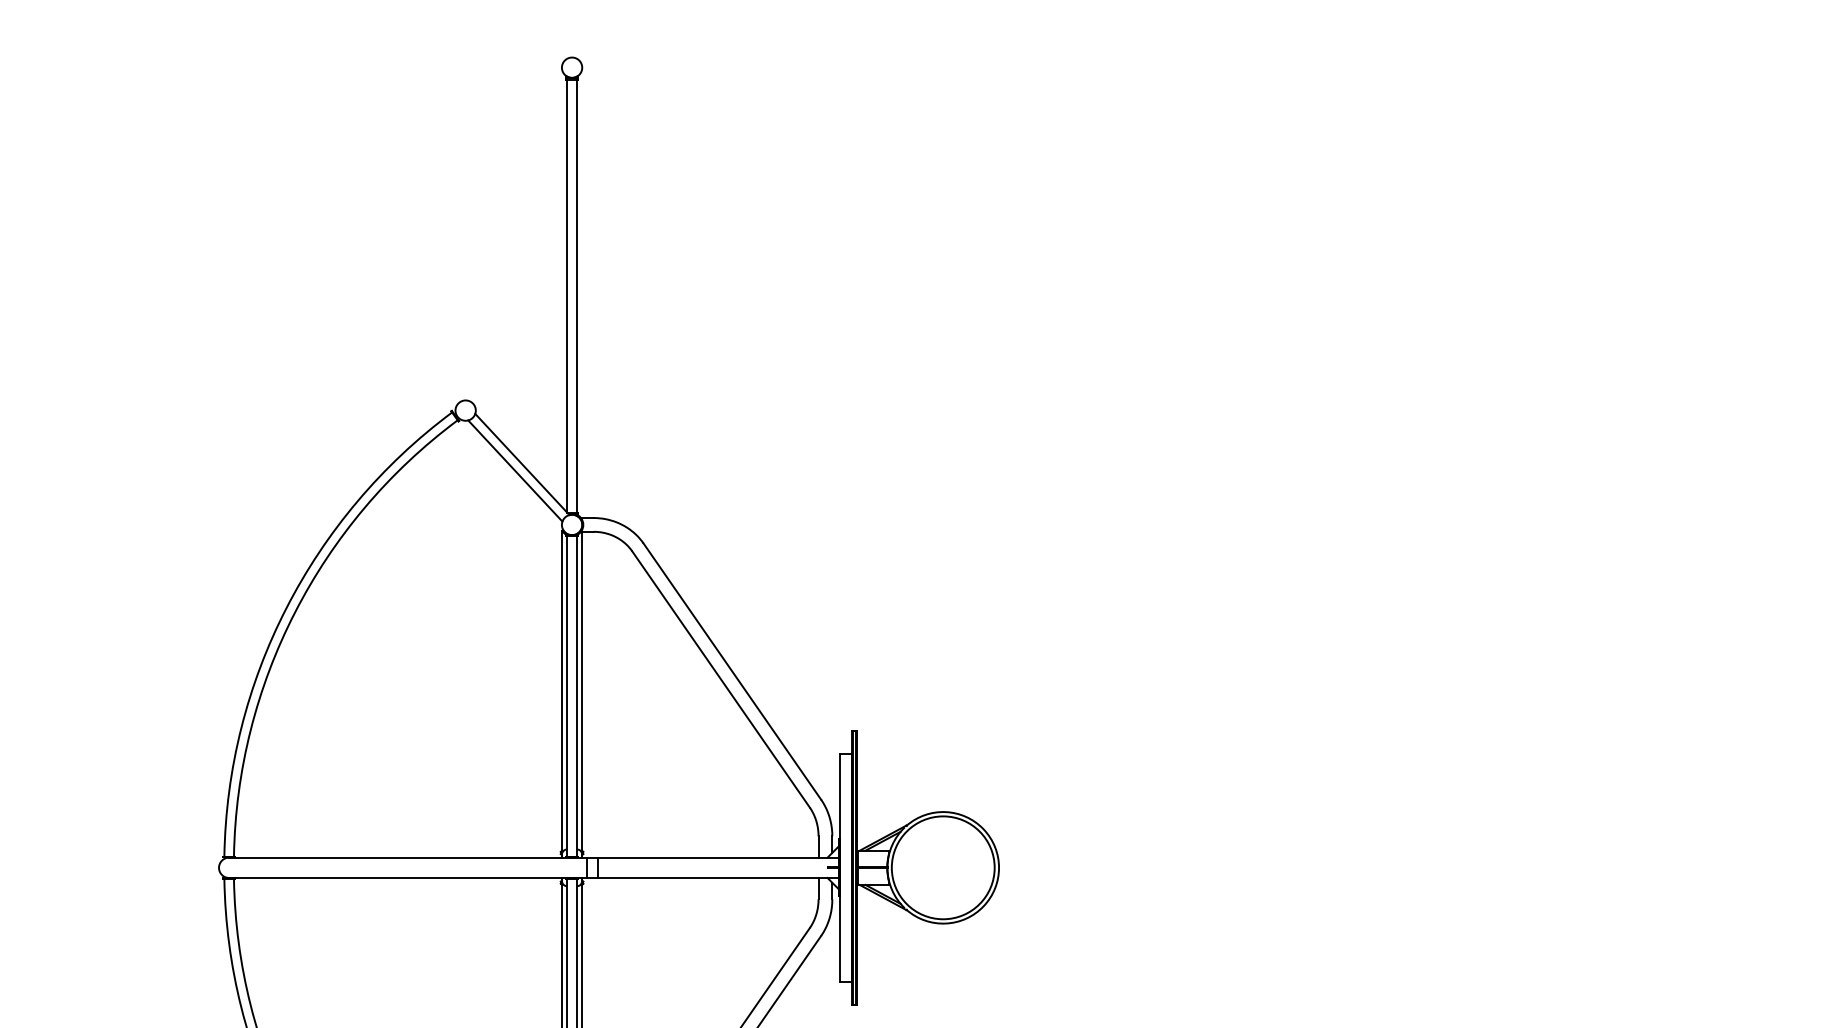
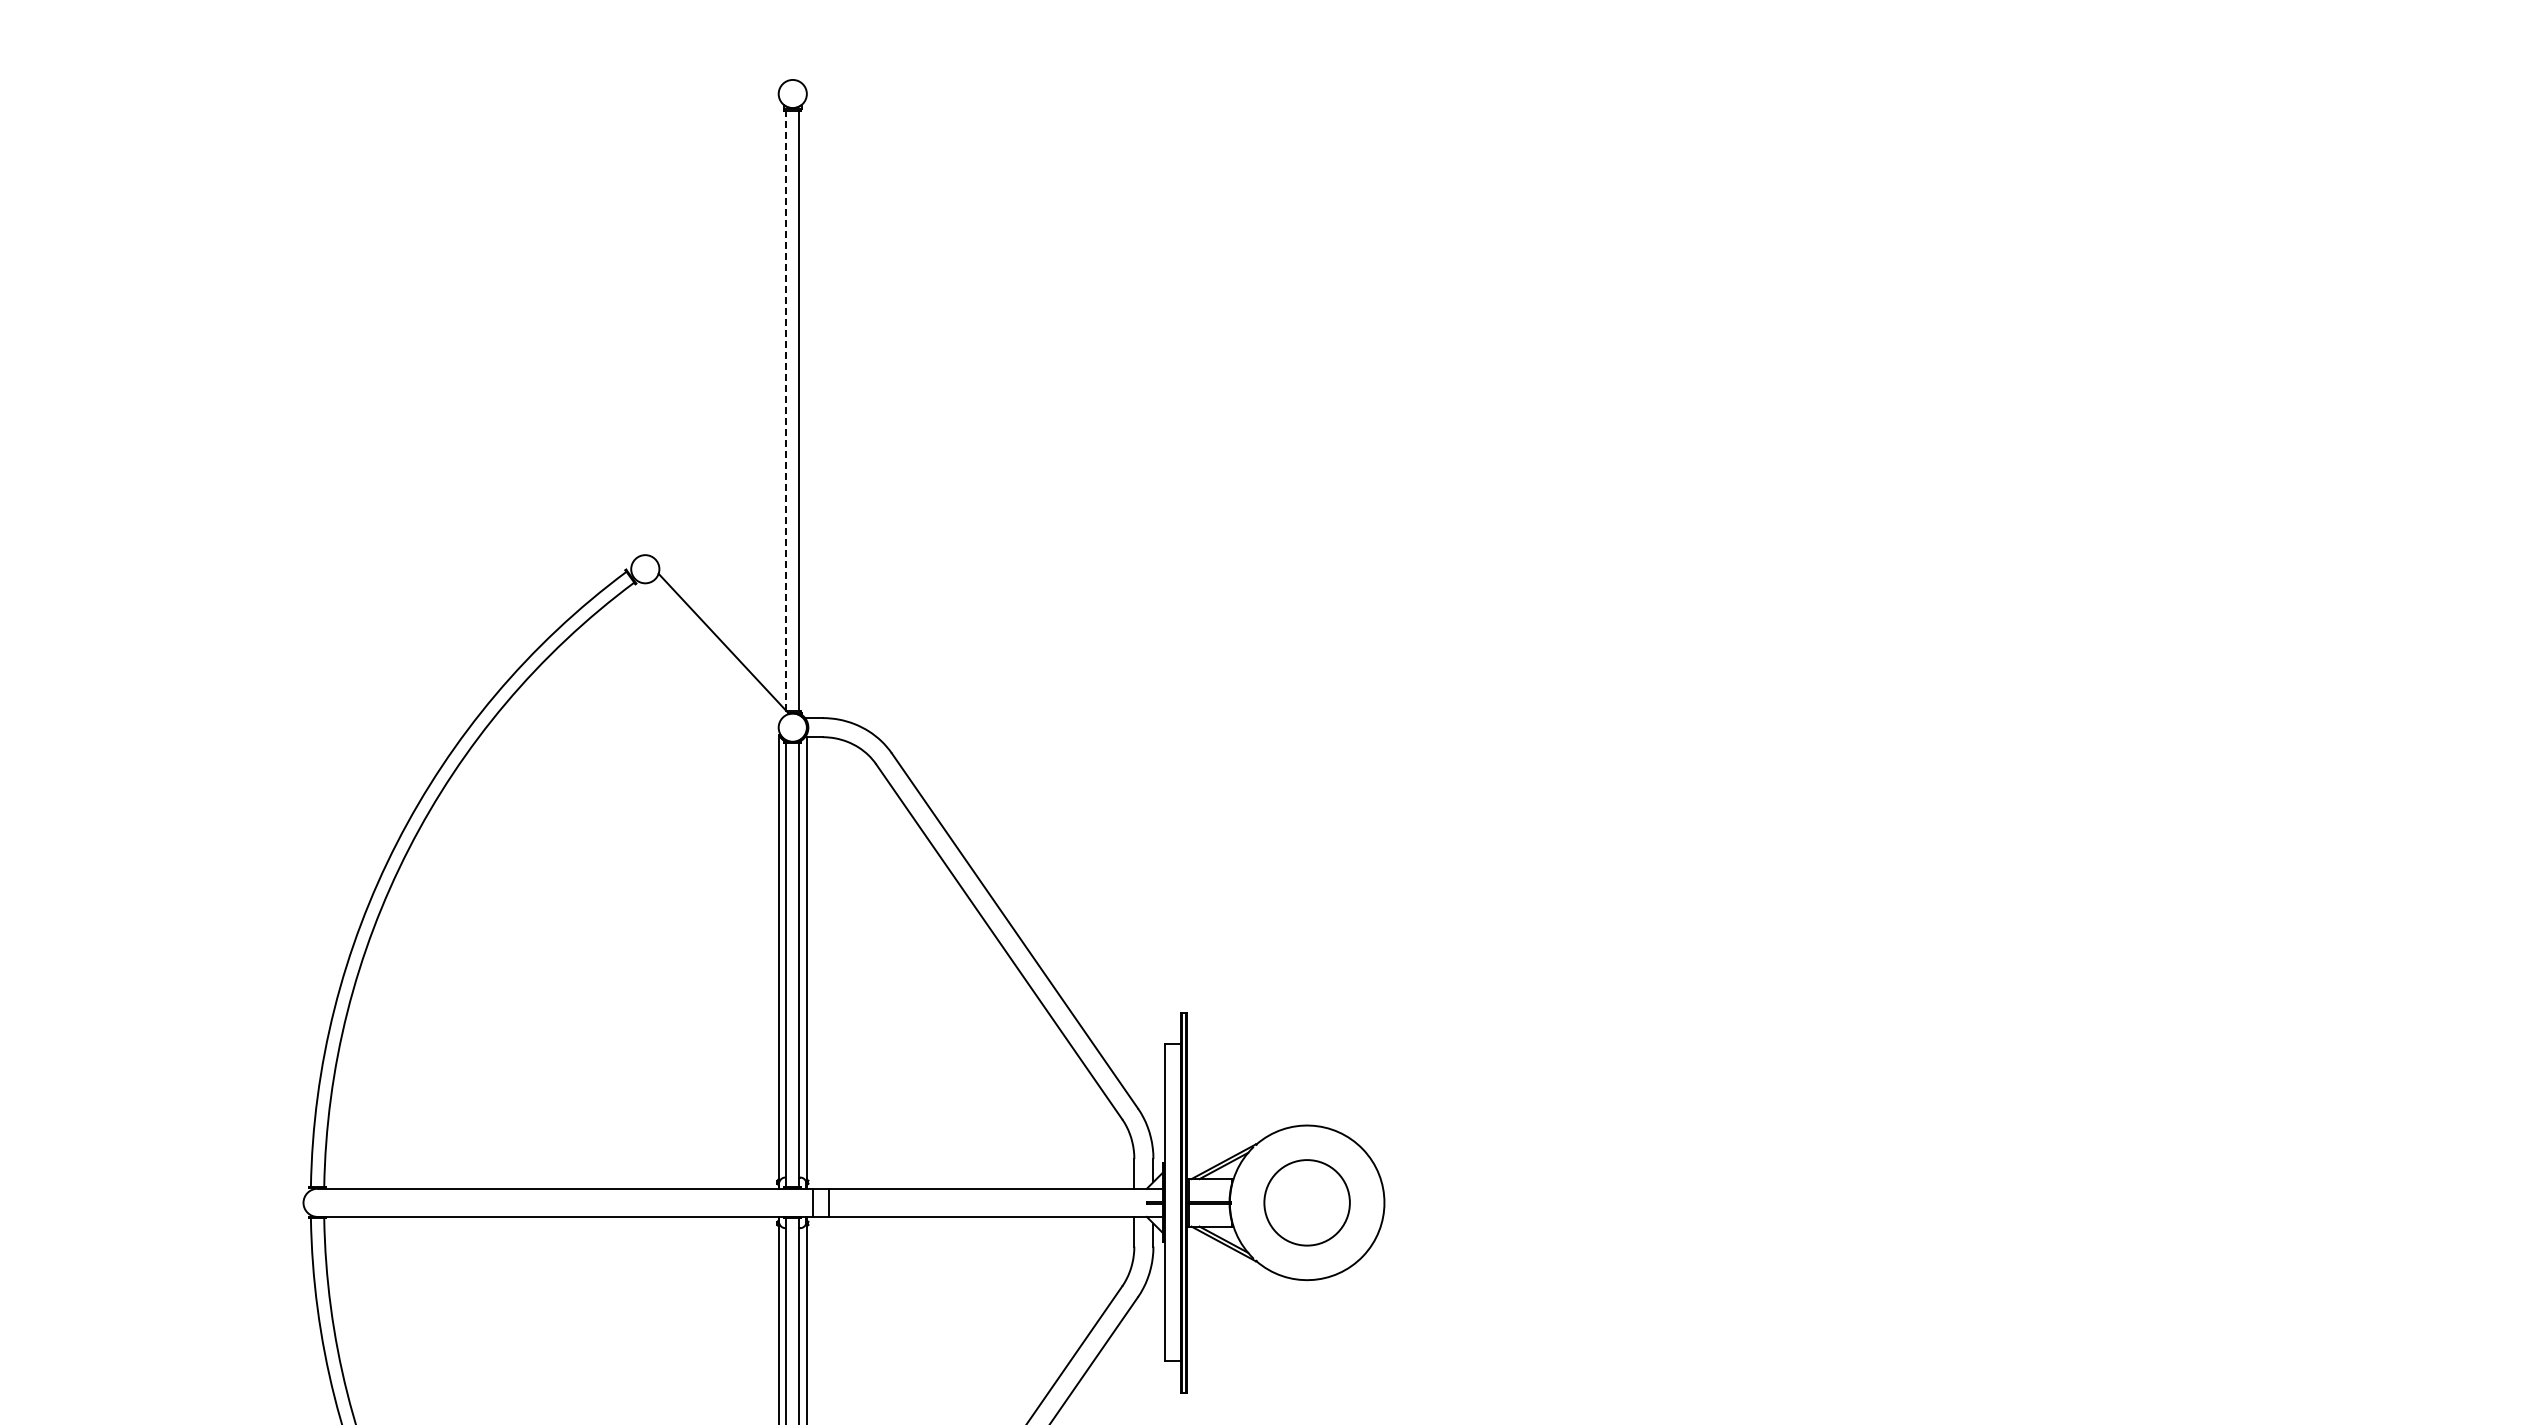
line: (567, 296) -> (786, 410), solid -> dashed
line: (514, 470) -> (713, 652), removed
circle: (942, 867) -> (1306, 1202), size x0.6

